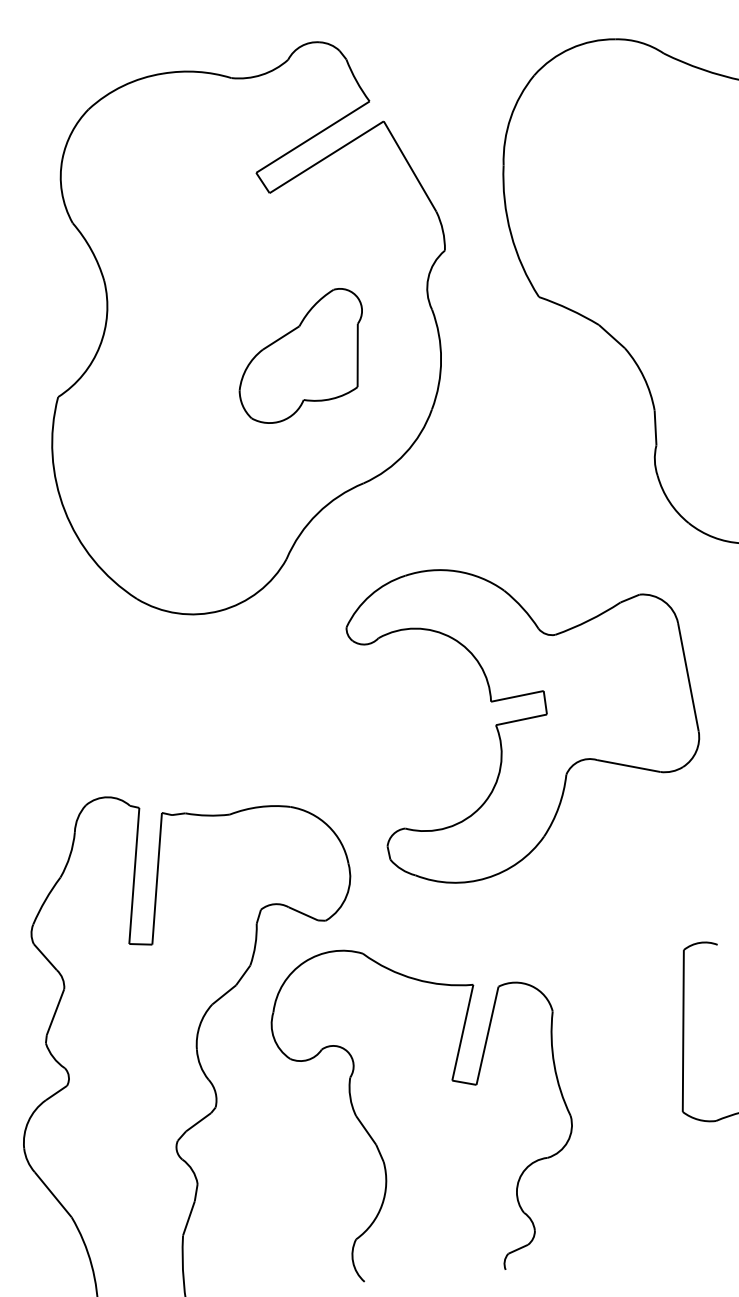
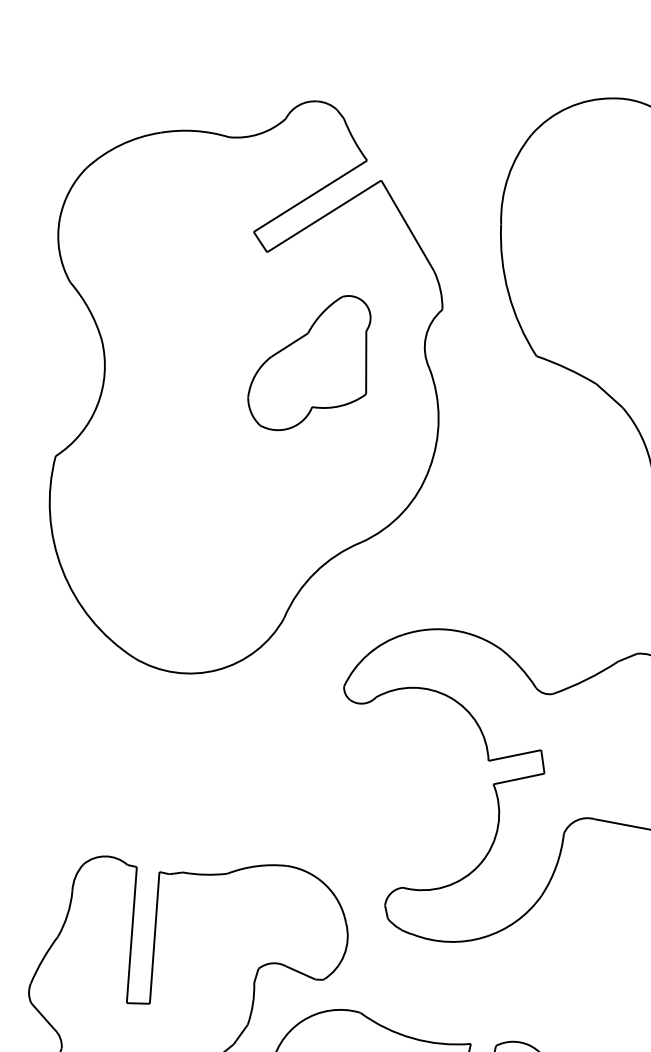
part: (300, 355) -> (309, 362), moved

